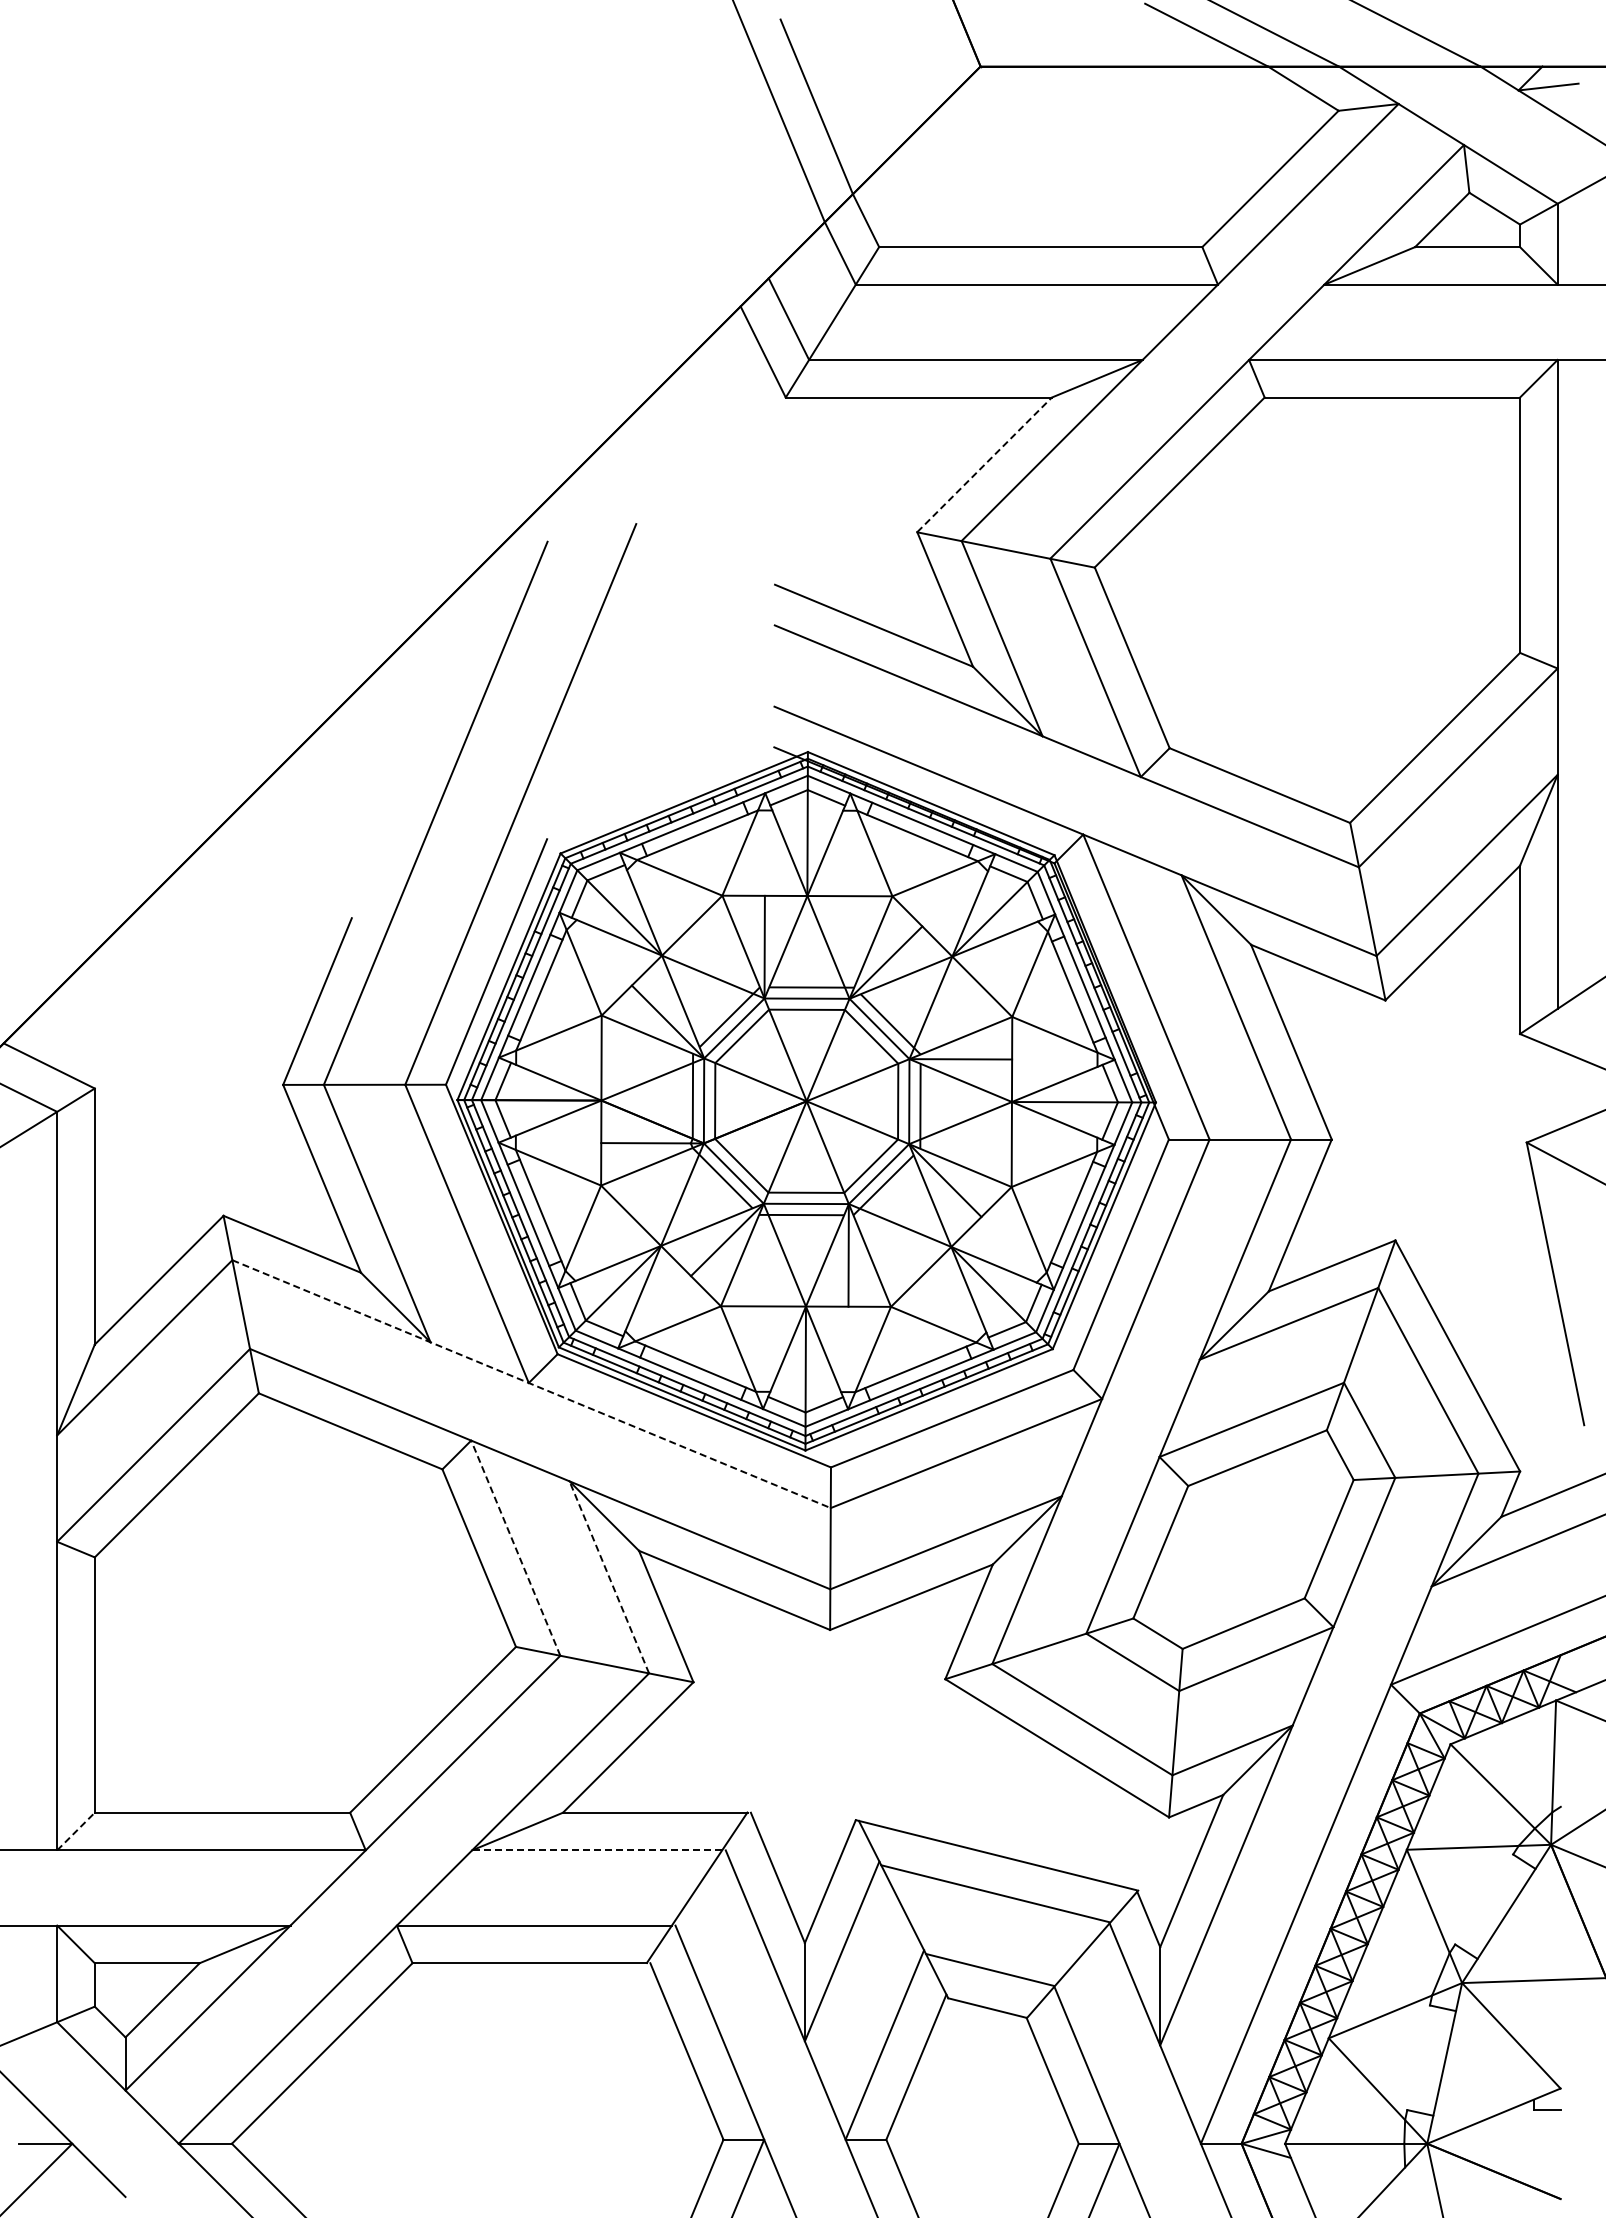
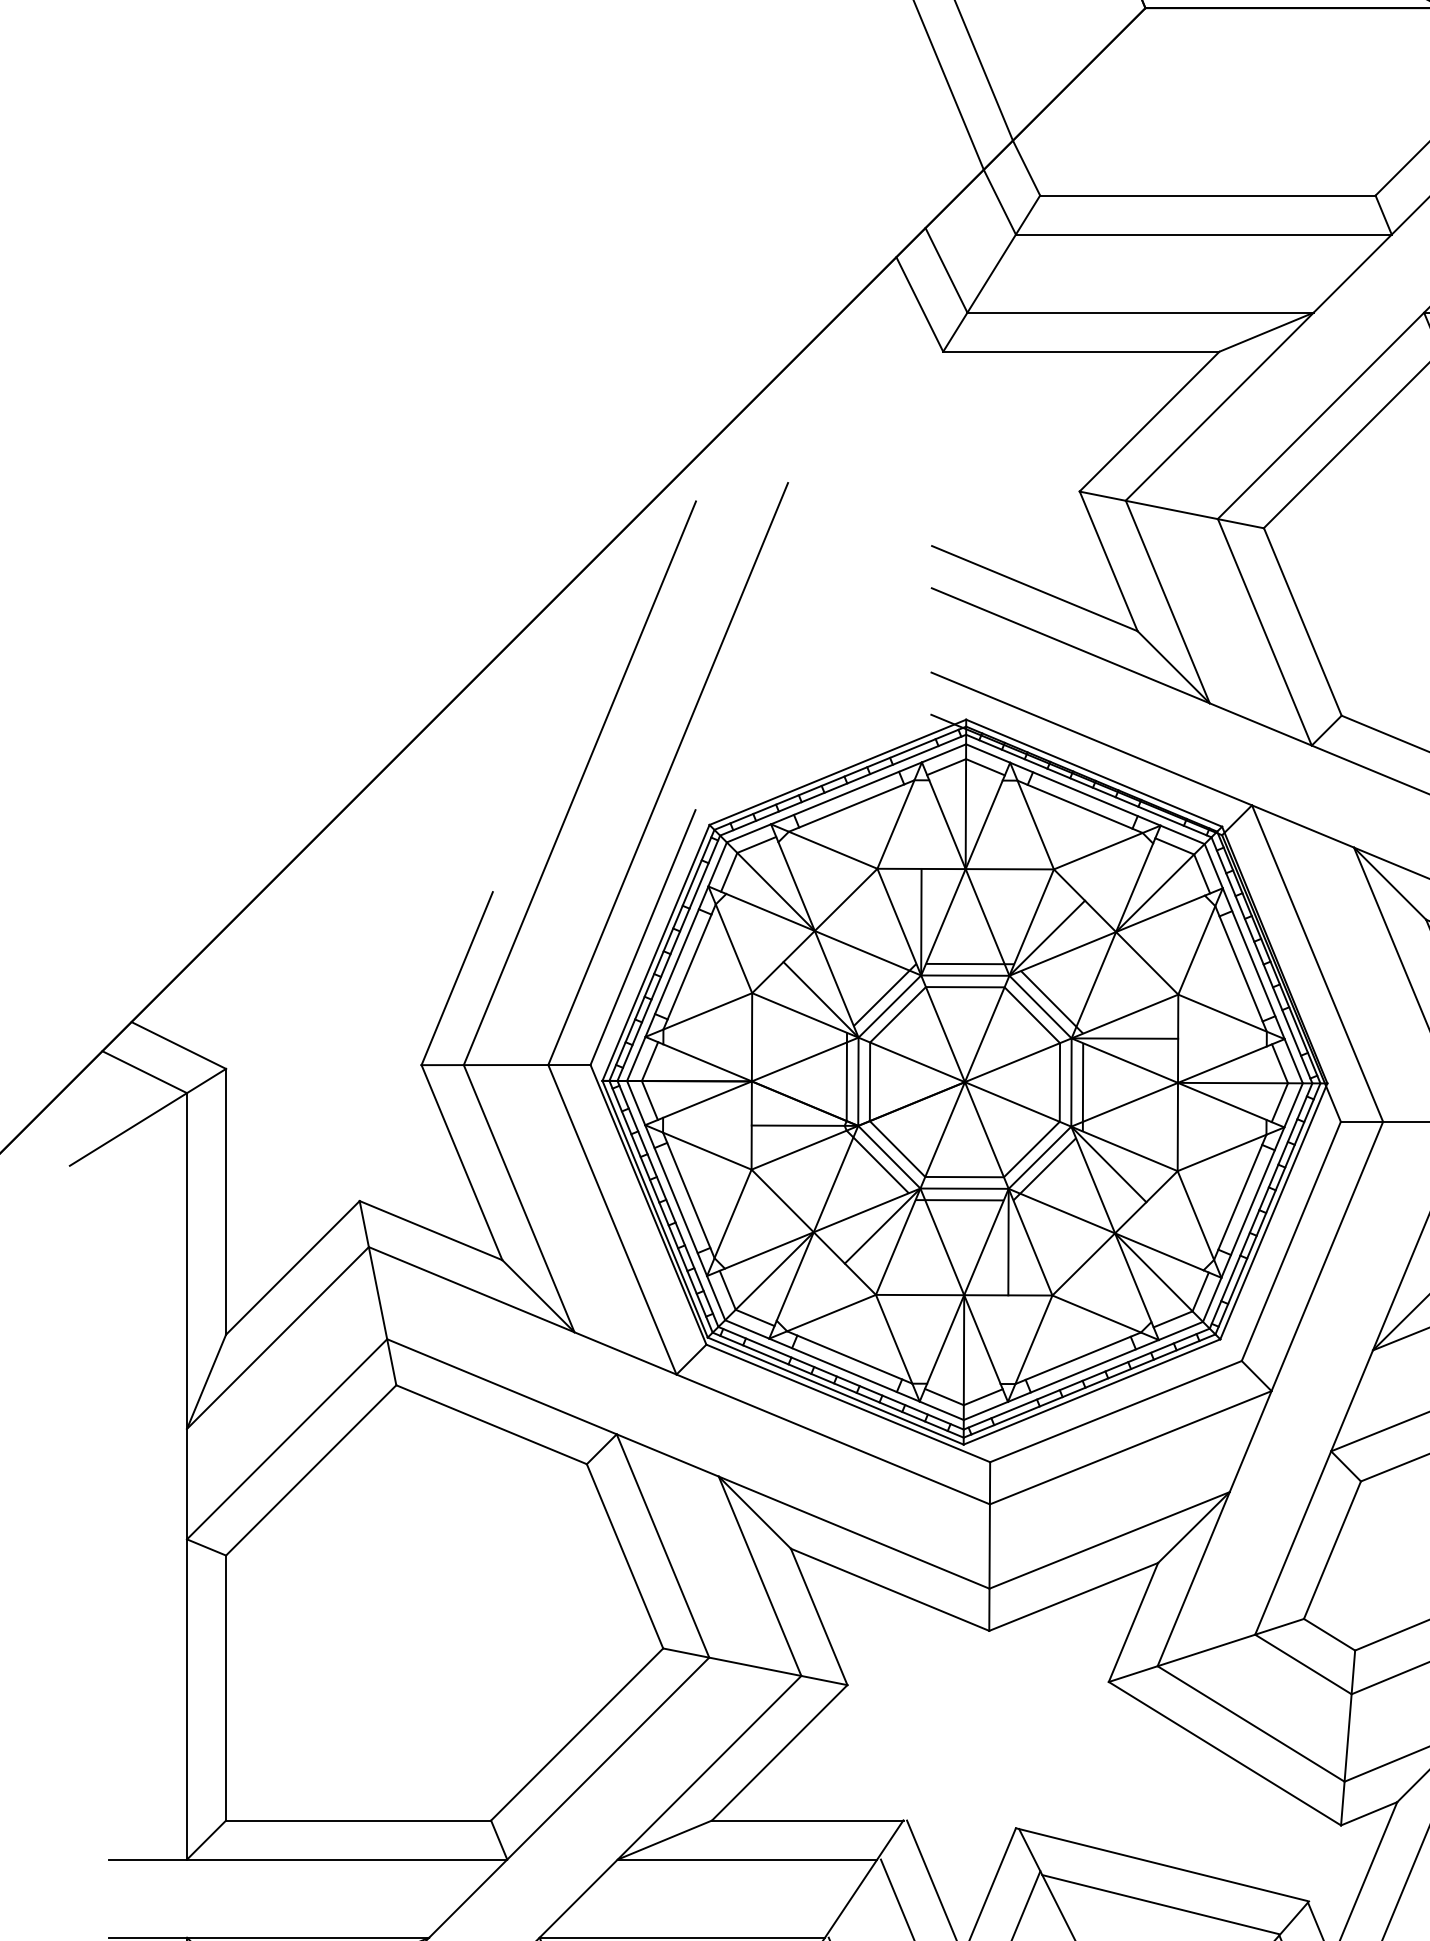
line: (984, 464) -> (1149, 421), dashed -> solid
line: (531, 1384) -> (679, 1376), dashed -> solid
line: (515, 1547) -> (662, 1545), dashed -> solid
line: (609, 1577) -> (760, 1576), dashed -> solid
line: (76, 1831) -> (207, 1840), dashed -> solid
line: (596, 1850) -> (746, 1859), dashed -> solid

